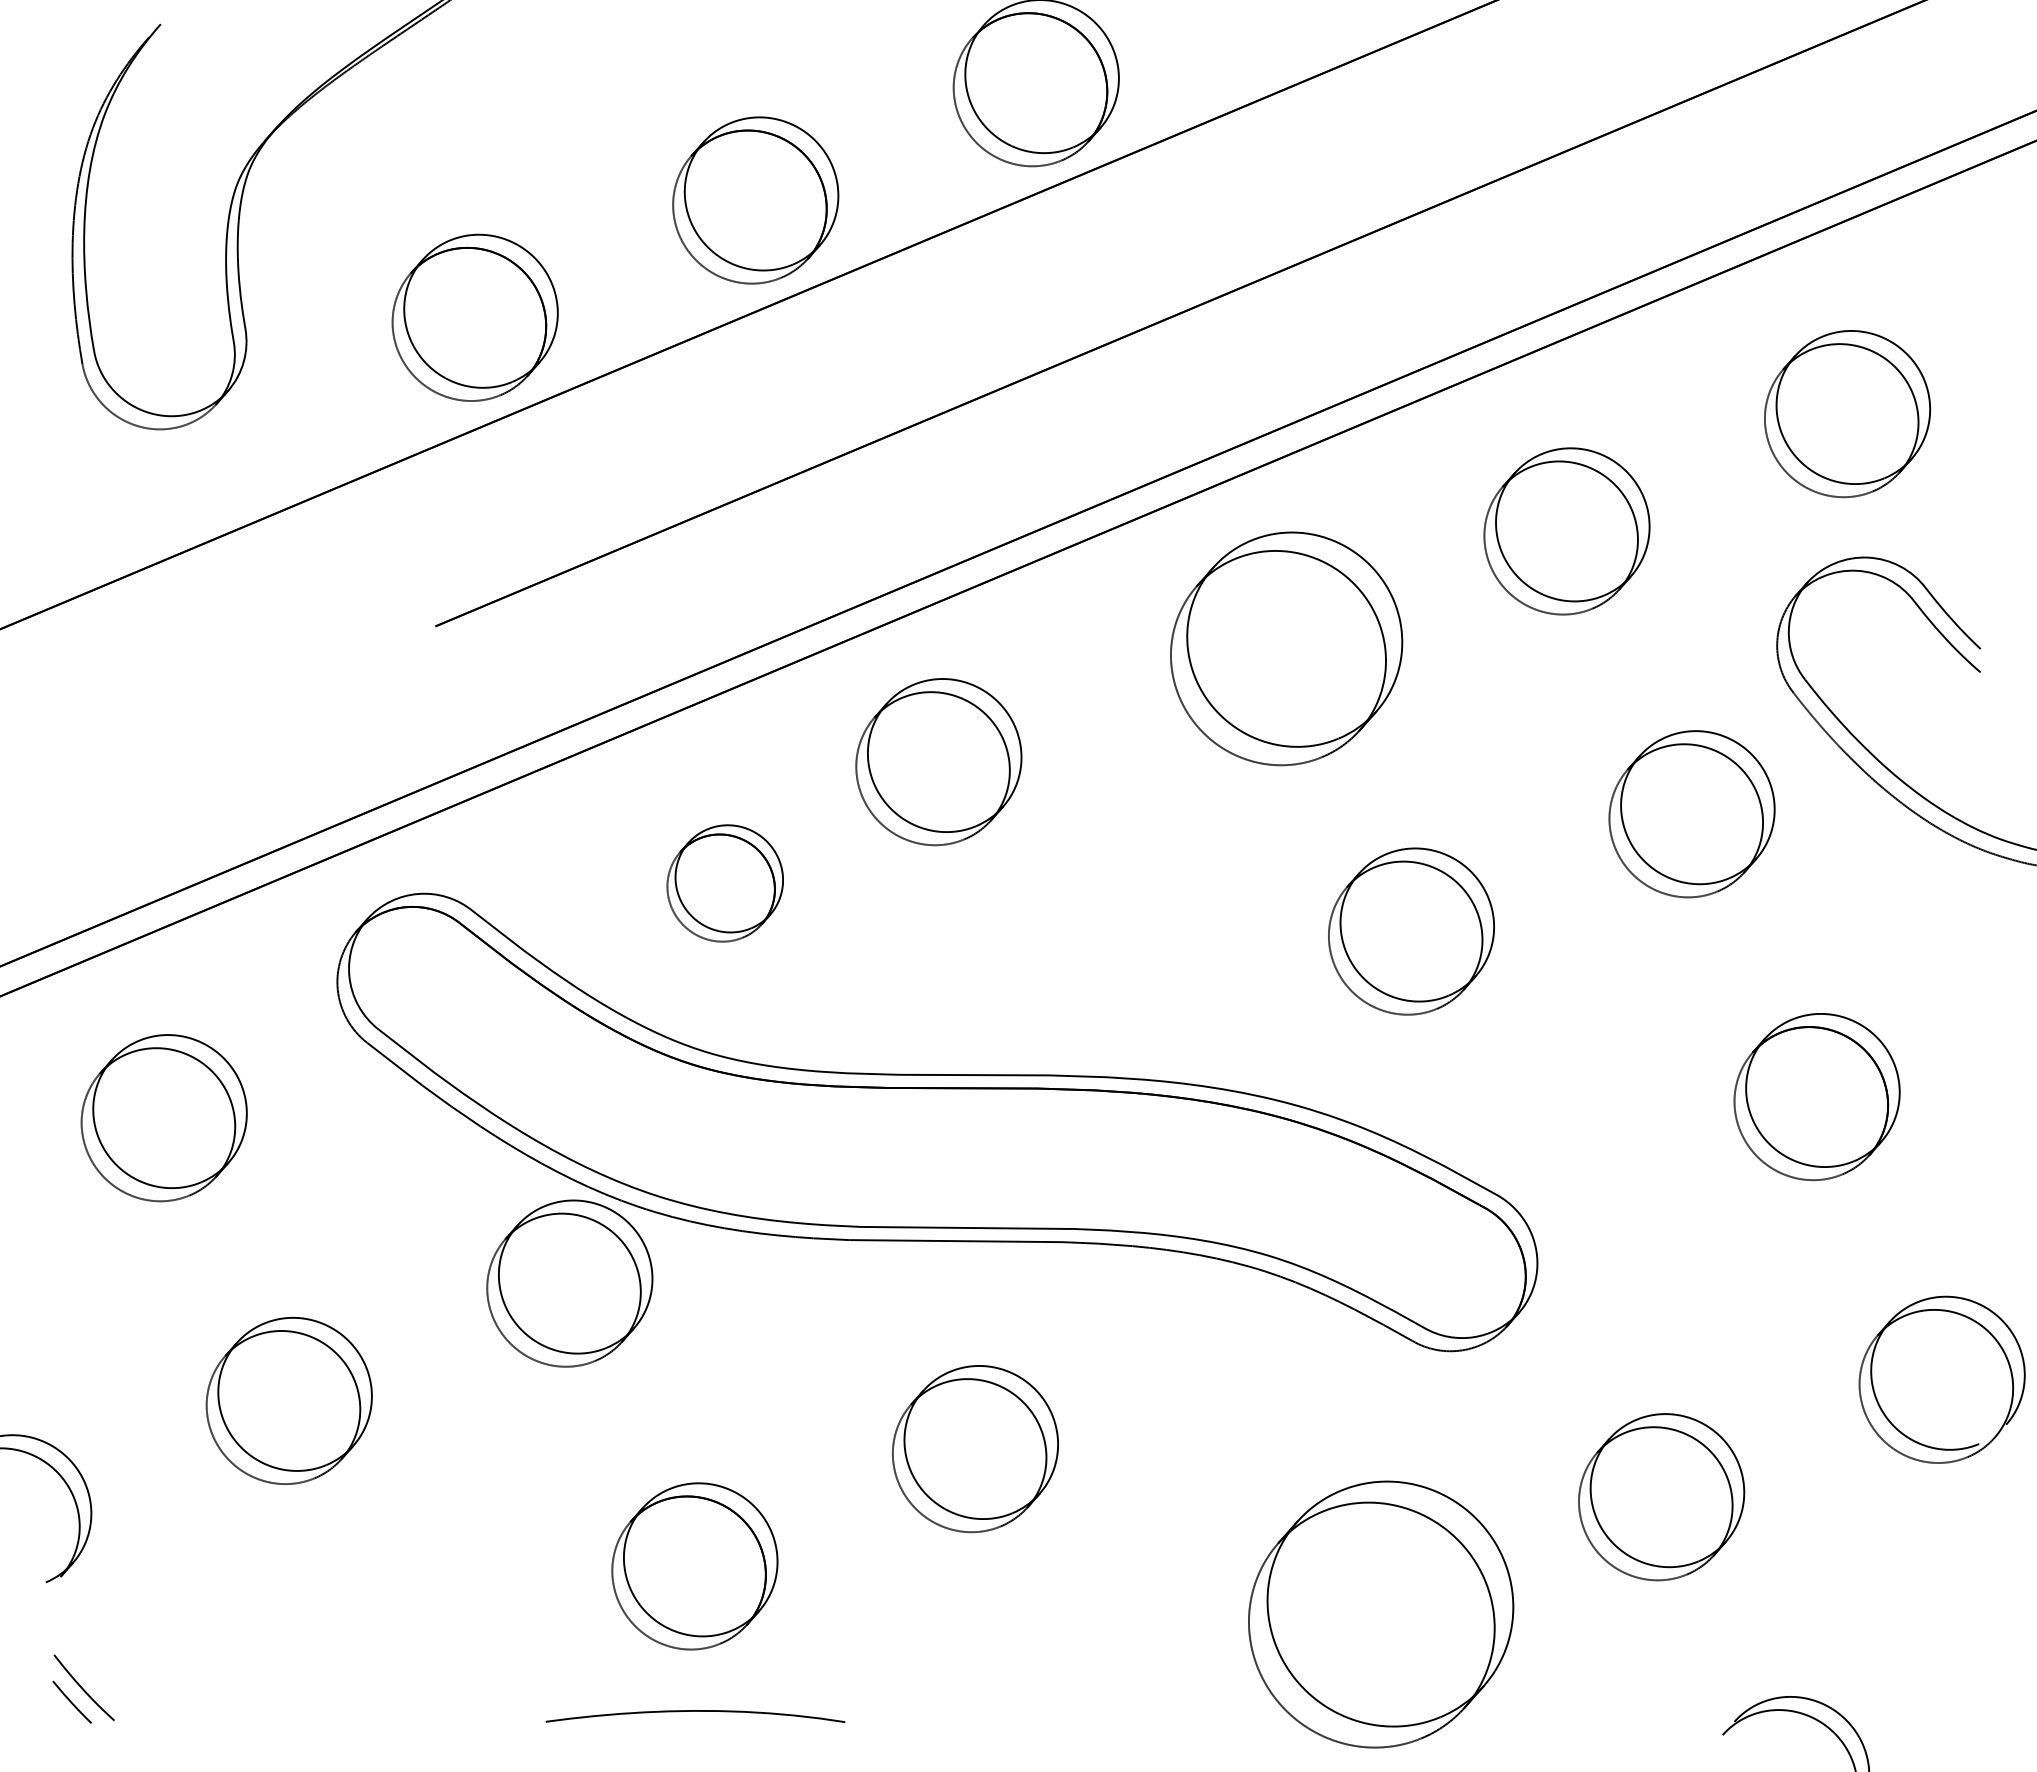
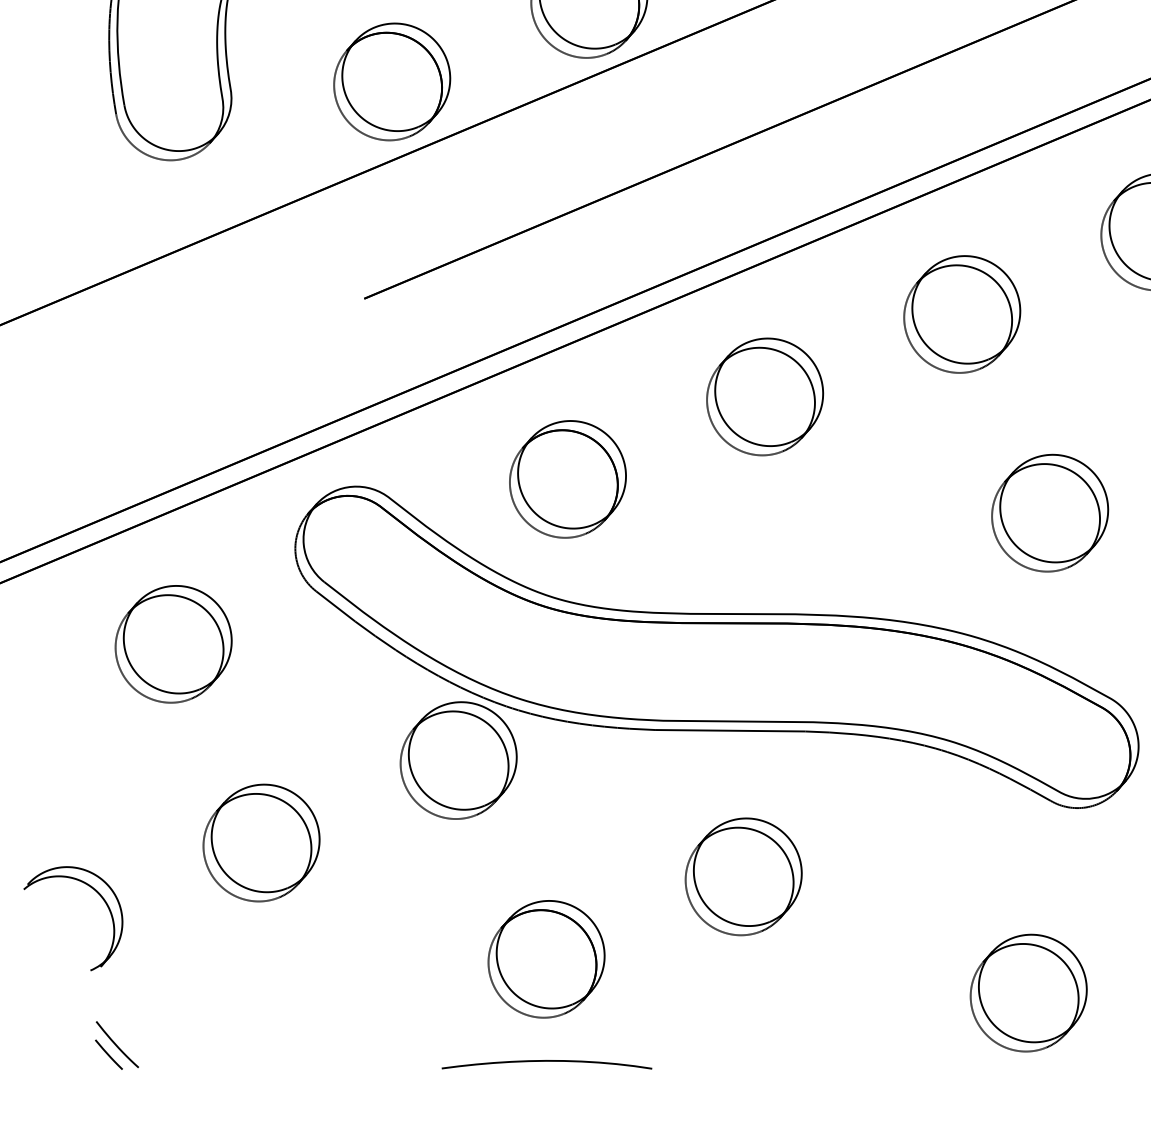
part: (1285, 648) -> (961, 314), size x0.71
part: (938, 762) -> (764, 397), moved
part: (724, 883) -> (567, 479), size x1.43
part: (1380, 1614) -> (1028, 993), size x0.62

